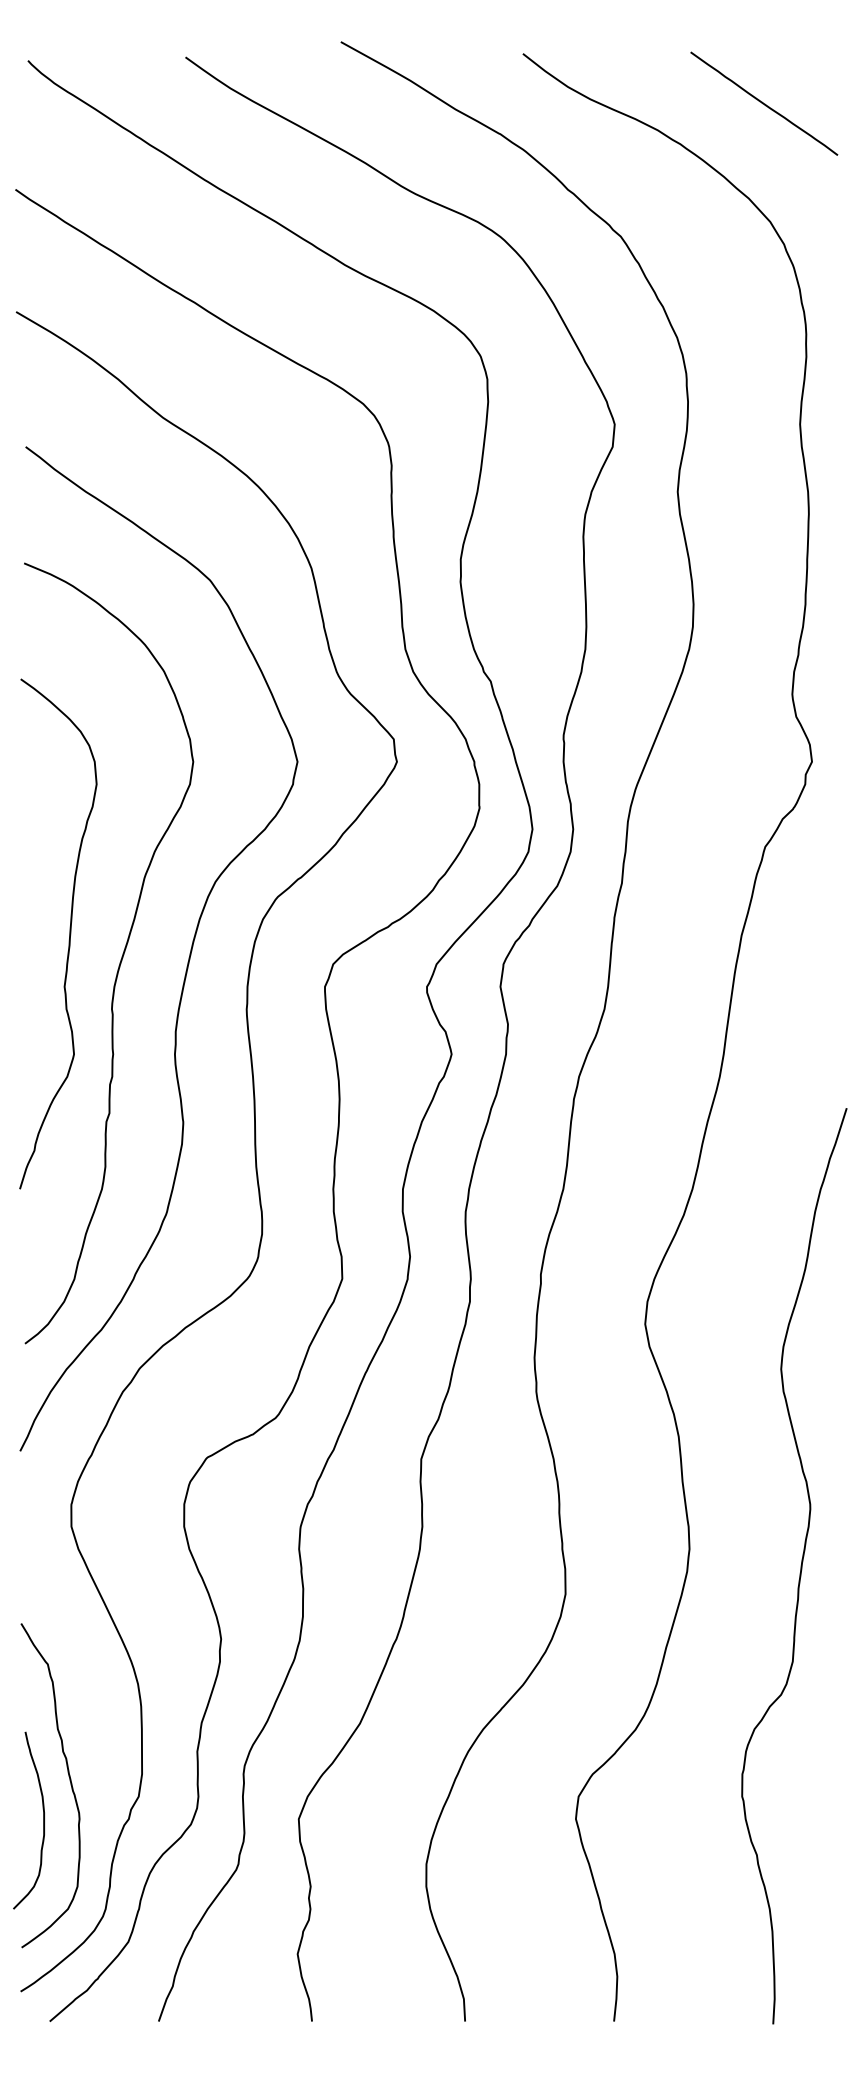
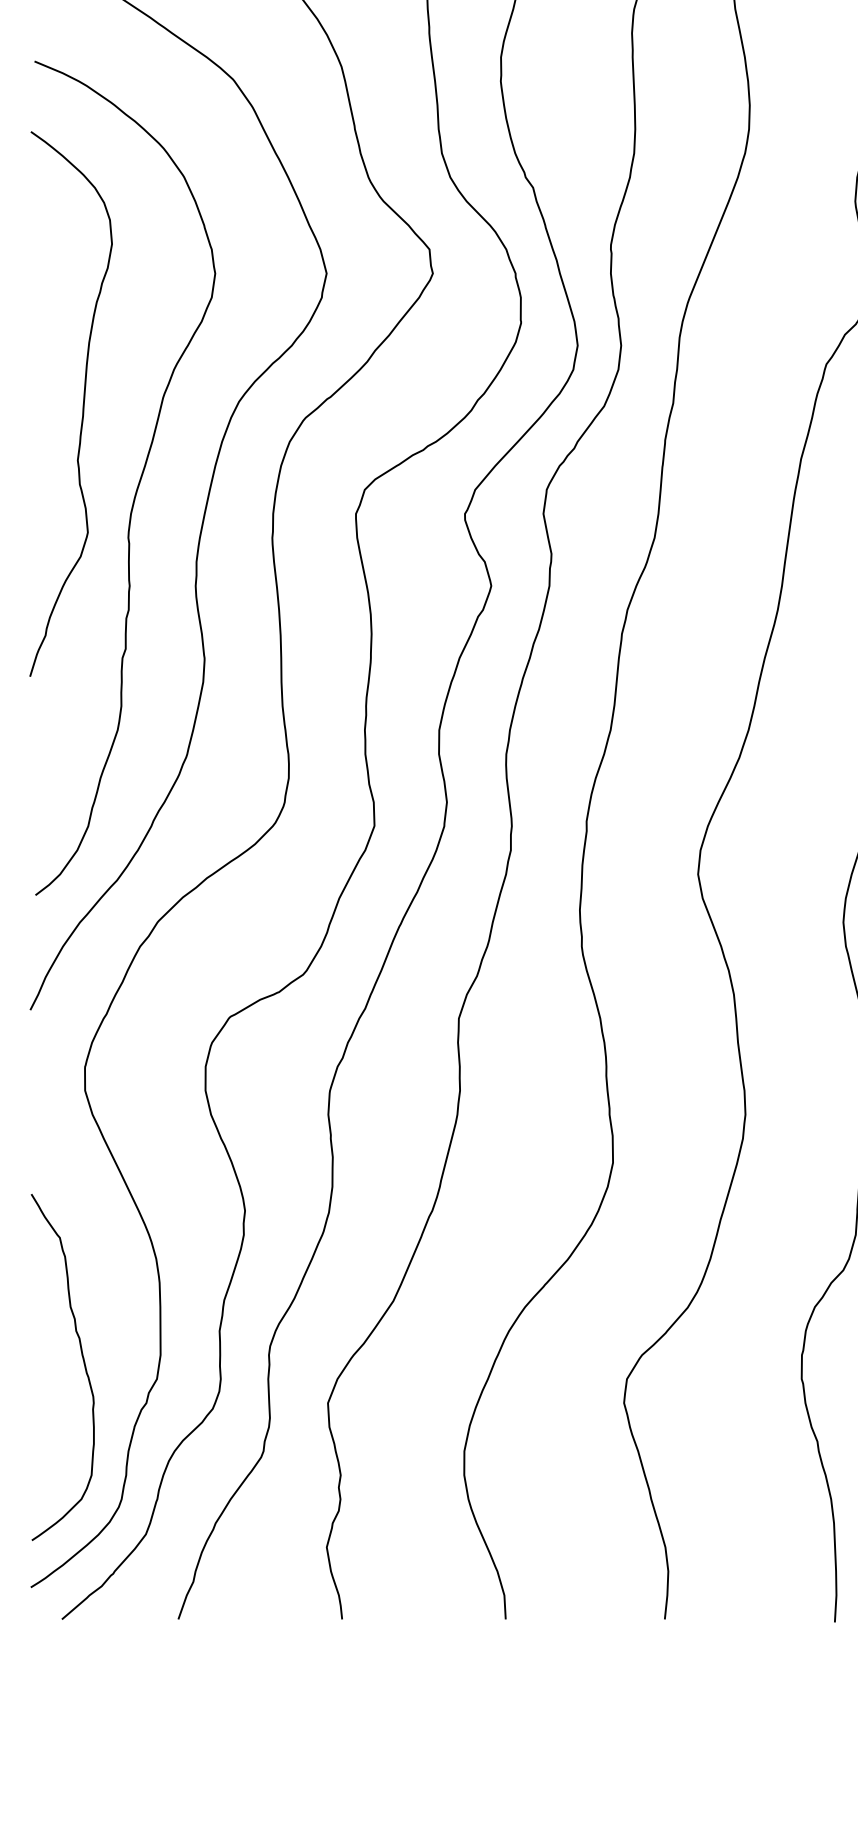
curve: (69, 933) -> (83, 403), moved
curve: (43, 1820) -> (55, 1404), removed

